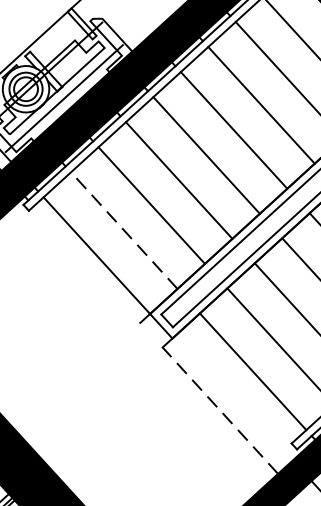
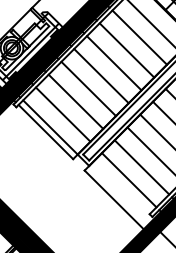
line: (122, 230) -> (62, 114), dashed -> solid
line: (86, 263) -> (45, 131), added
line: (220, 409) -> (114, 199), dashed -> solid

